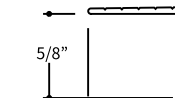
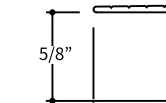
line: (49, 29) -> (52, 28), added

